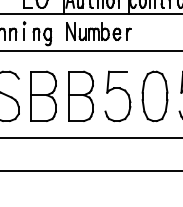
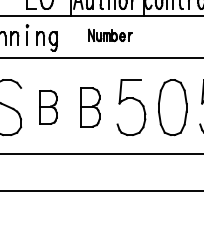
part: (98, 31) -> (109, 35), size x0.6
part: (43, 95) -> (48, 106), size x0.6
part: (80, 95) -> (89, 106), size x0.7

